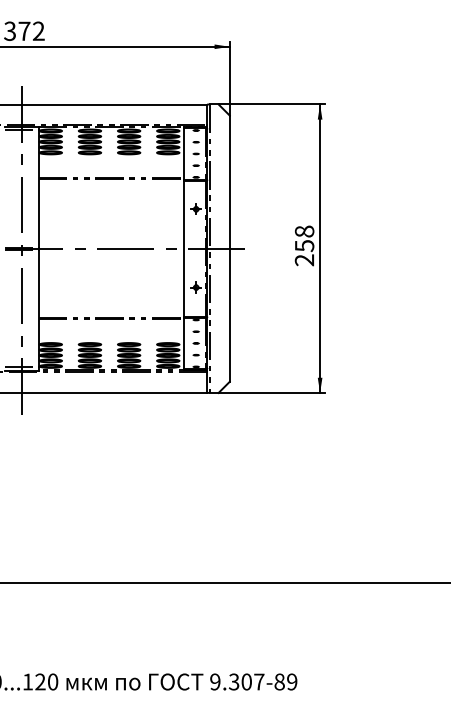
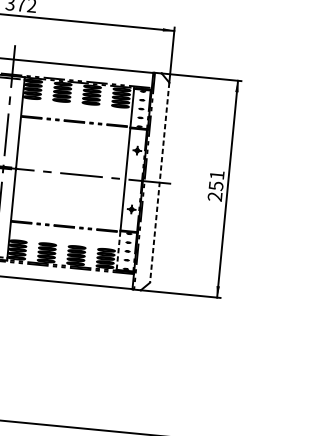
text: (304, 231) -> (217, 175), 258 -> 251
line: (229, 249) -> (159, 183), solid -> dashed
line: (184, 343) -> (118, 250), solid -> dashed

